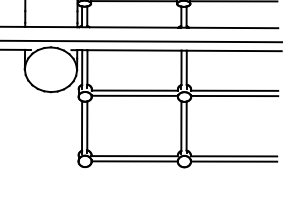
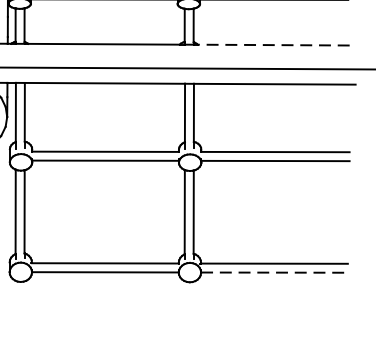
line: (233, 27) -> (273, 44), solid -> dashed
line: (234, 161) -> (275, 272), solid -> dashed

